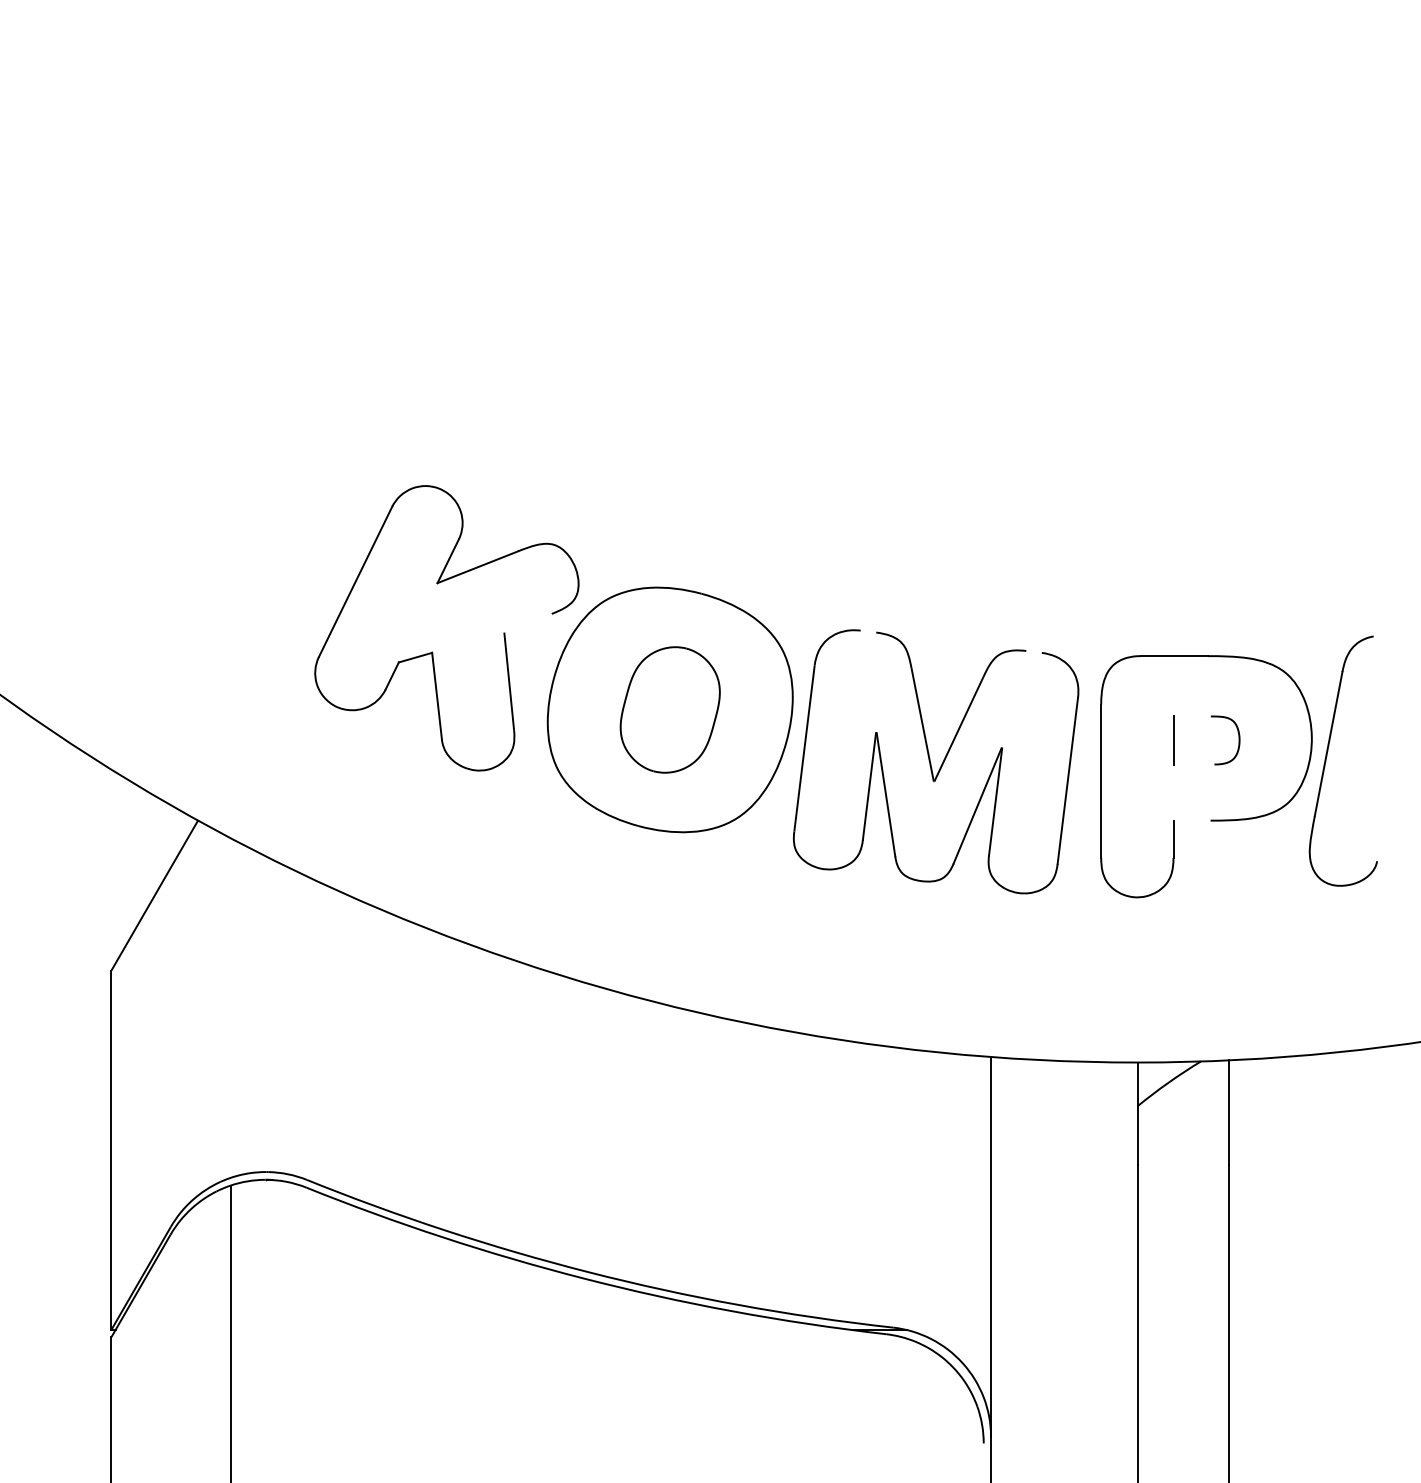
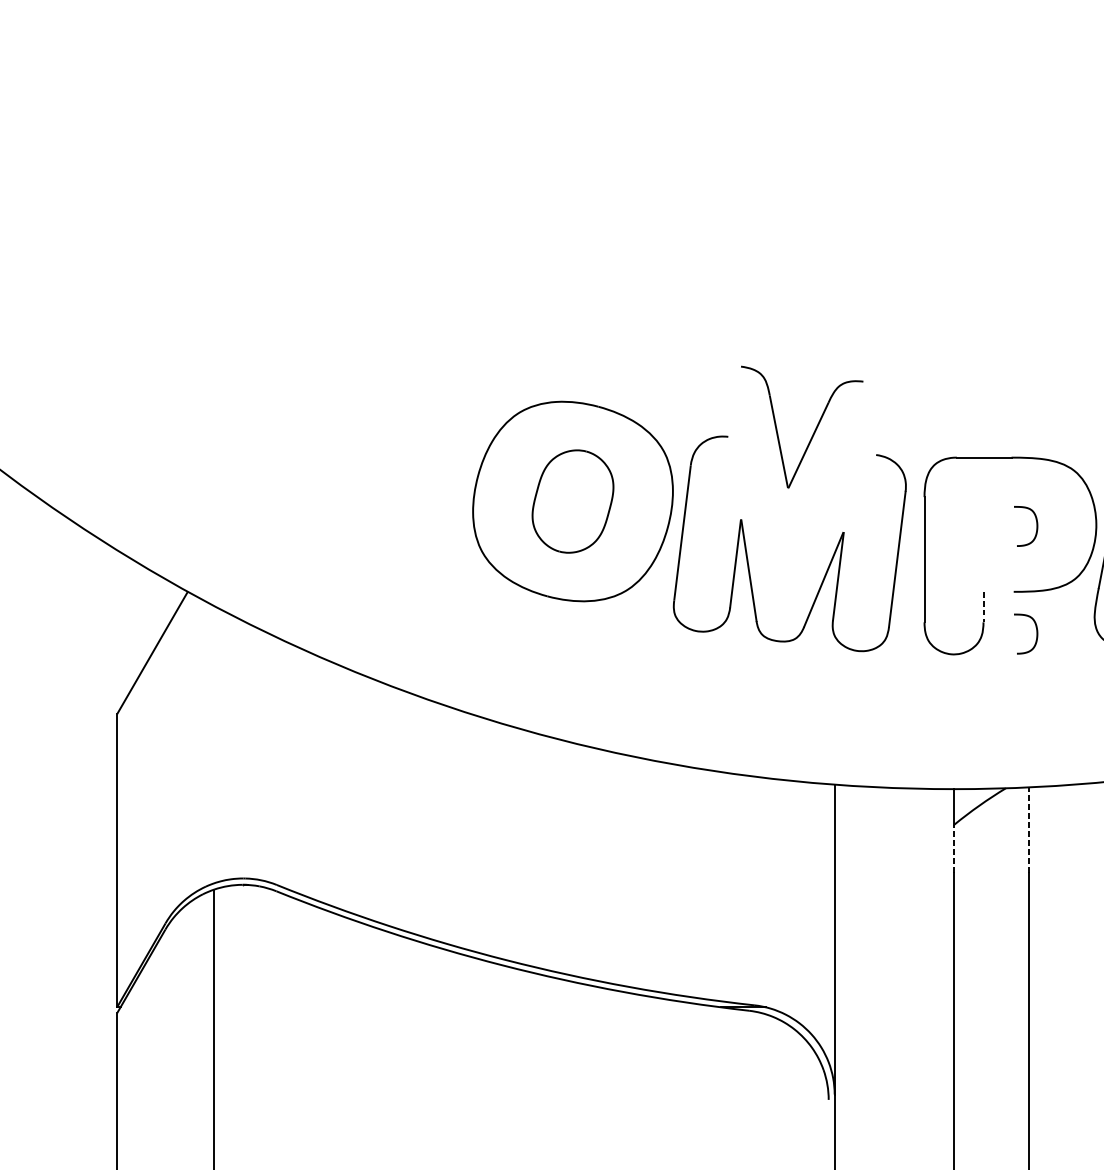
part: (432, 651) -> (379, 453), removed
part: (965, 712) -> (813, 431), moved
line: (1173, 740) -> (983, 526), removed
line: (1173, 839) -> (983, 607), solid -> dashed
curve: (1238, 872) -> (1036, 634), added
line: (1229, 1112) -> (1029, 829), solid -> dashed
line: (1137, 1135) -> (954, 848), solid -> dashed

